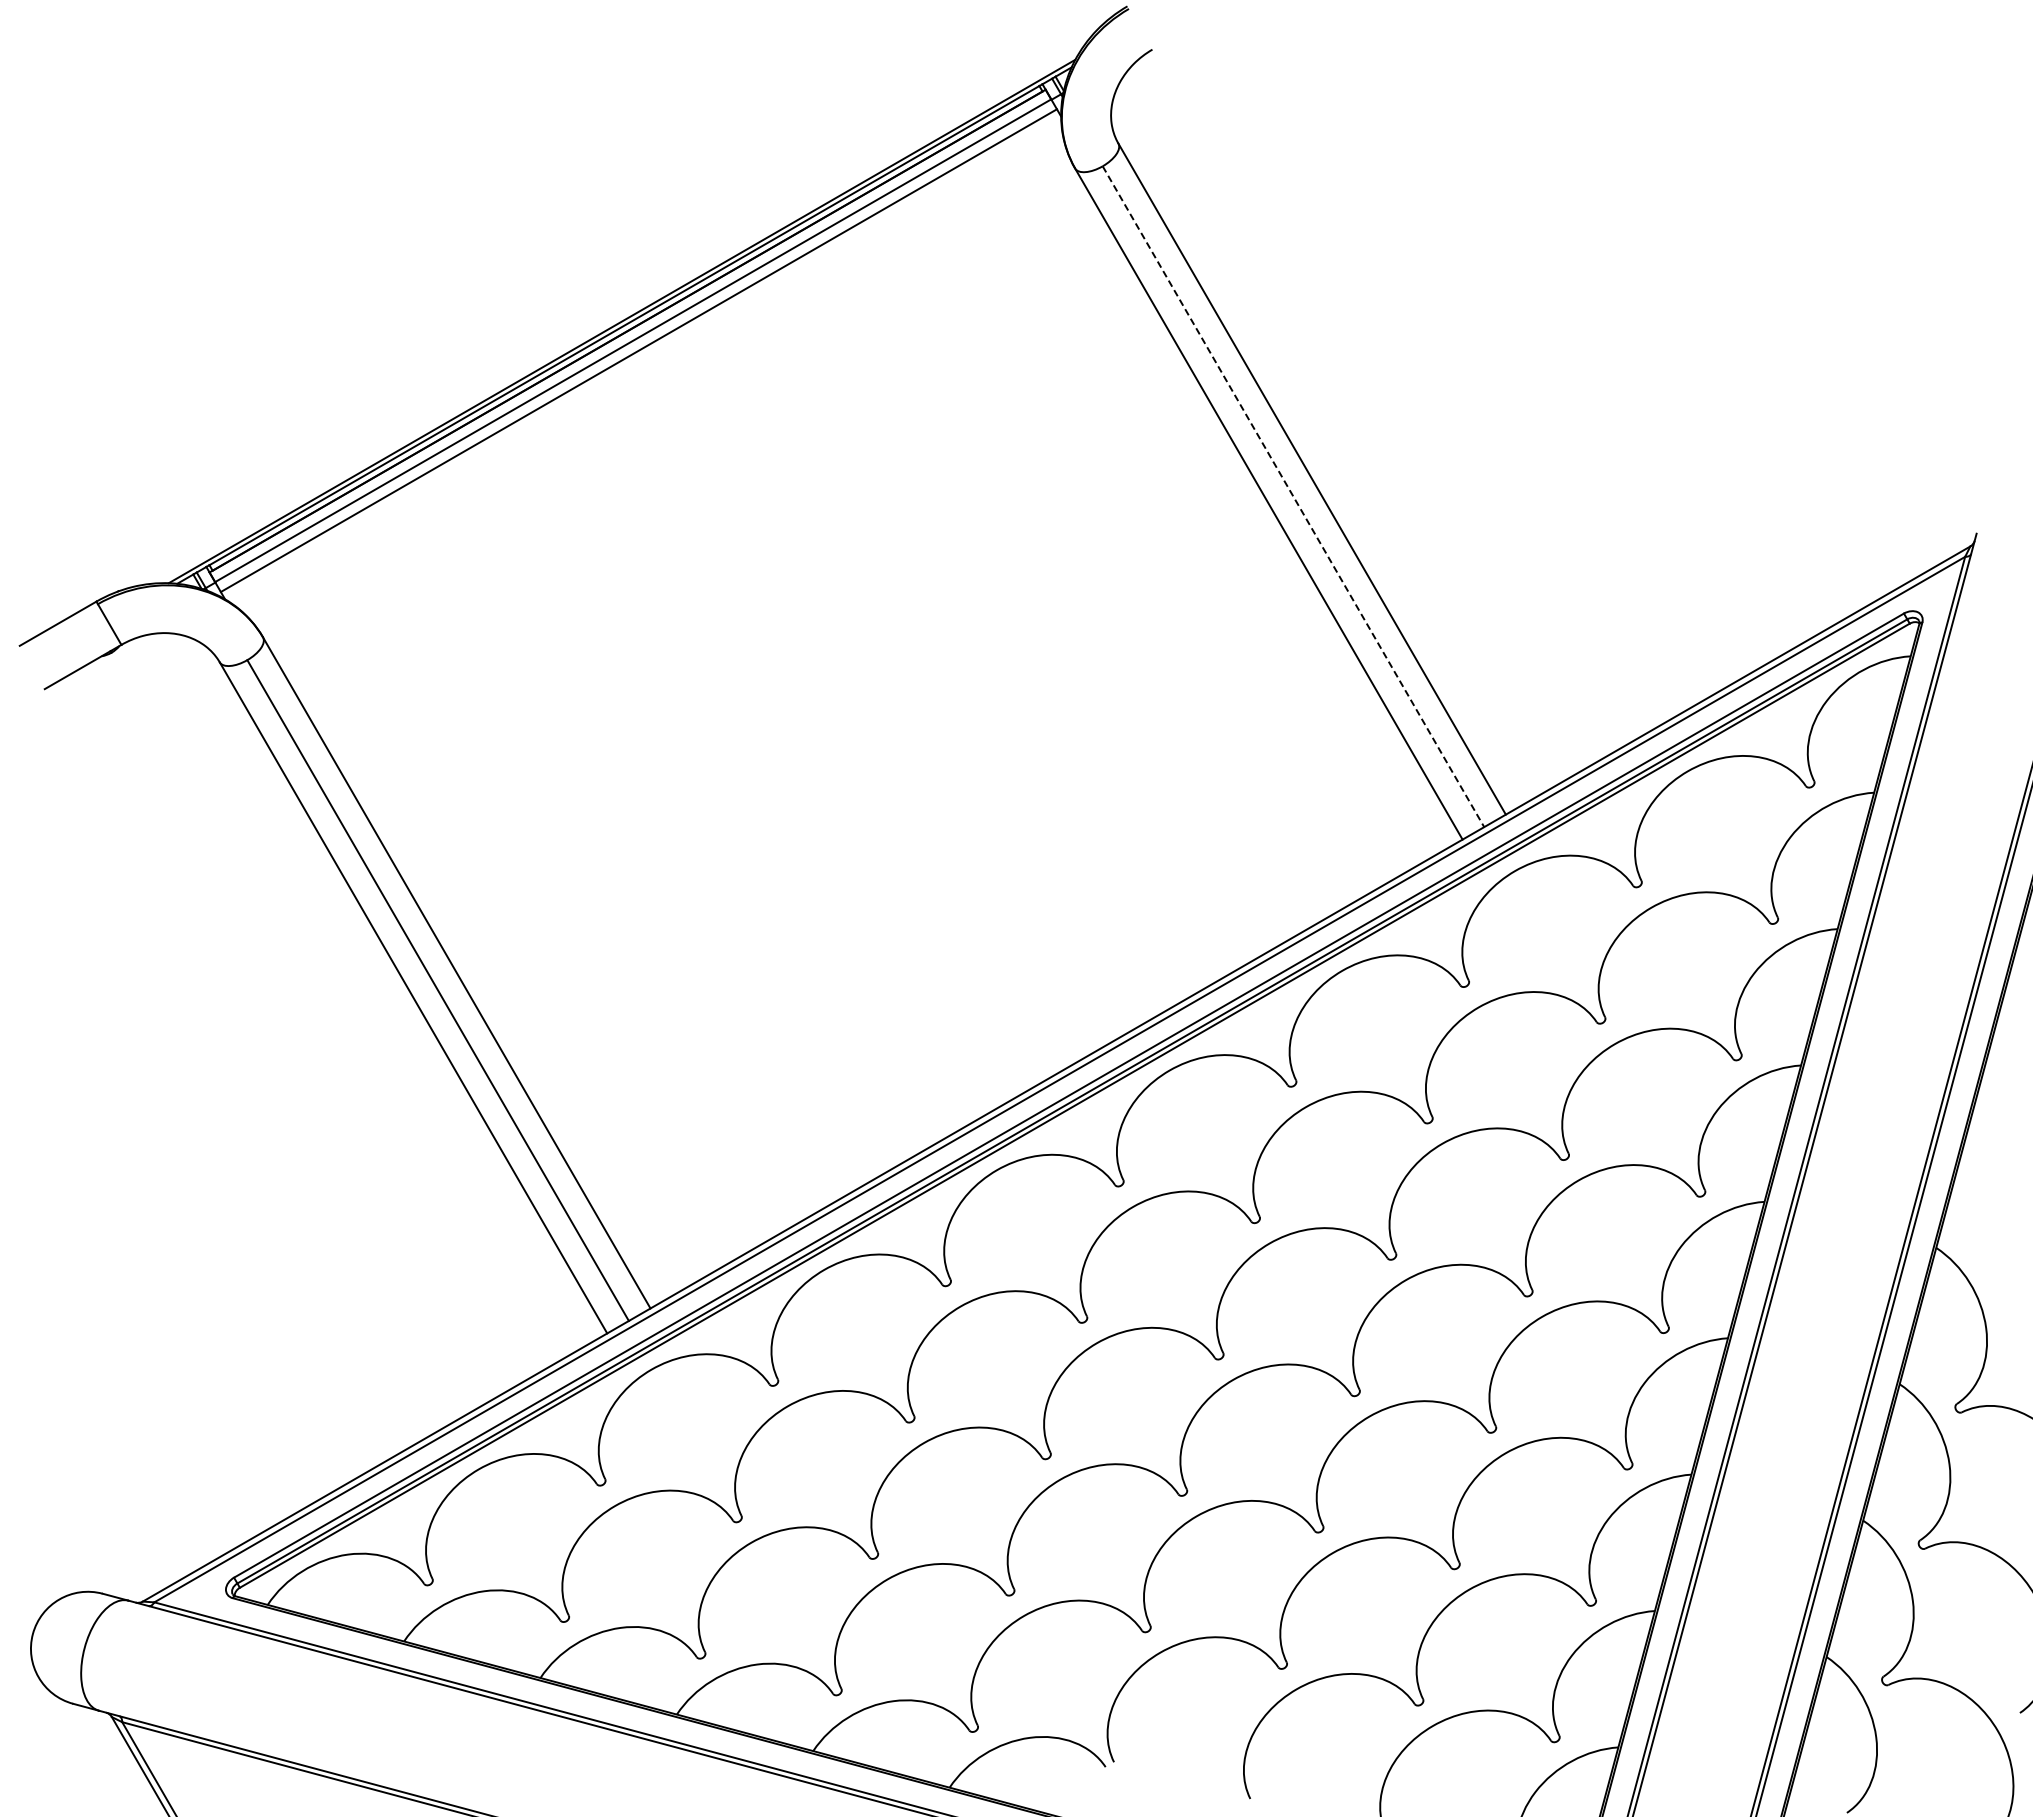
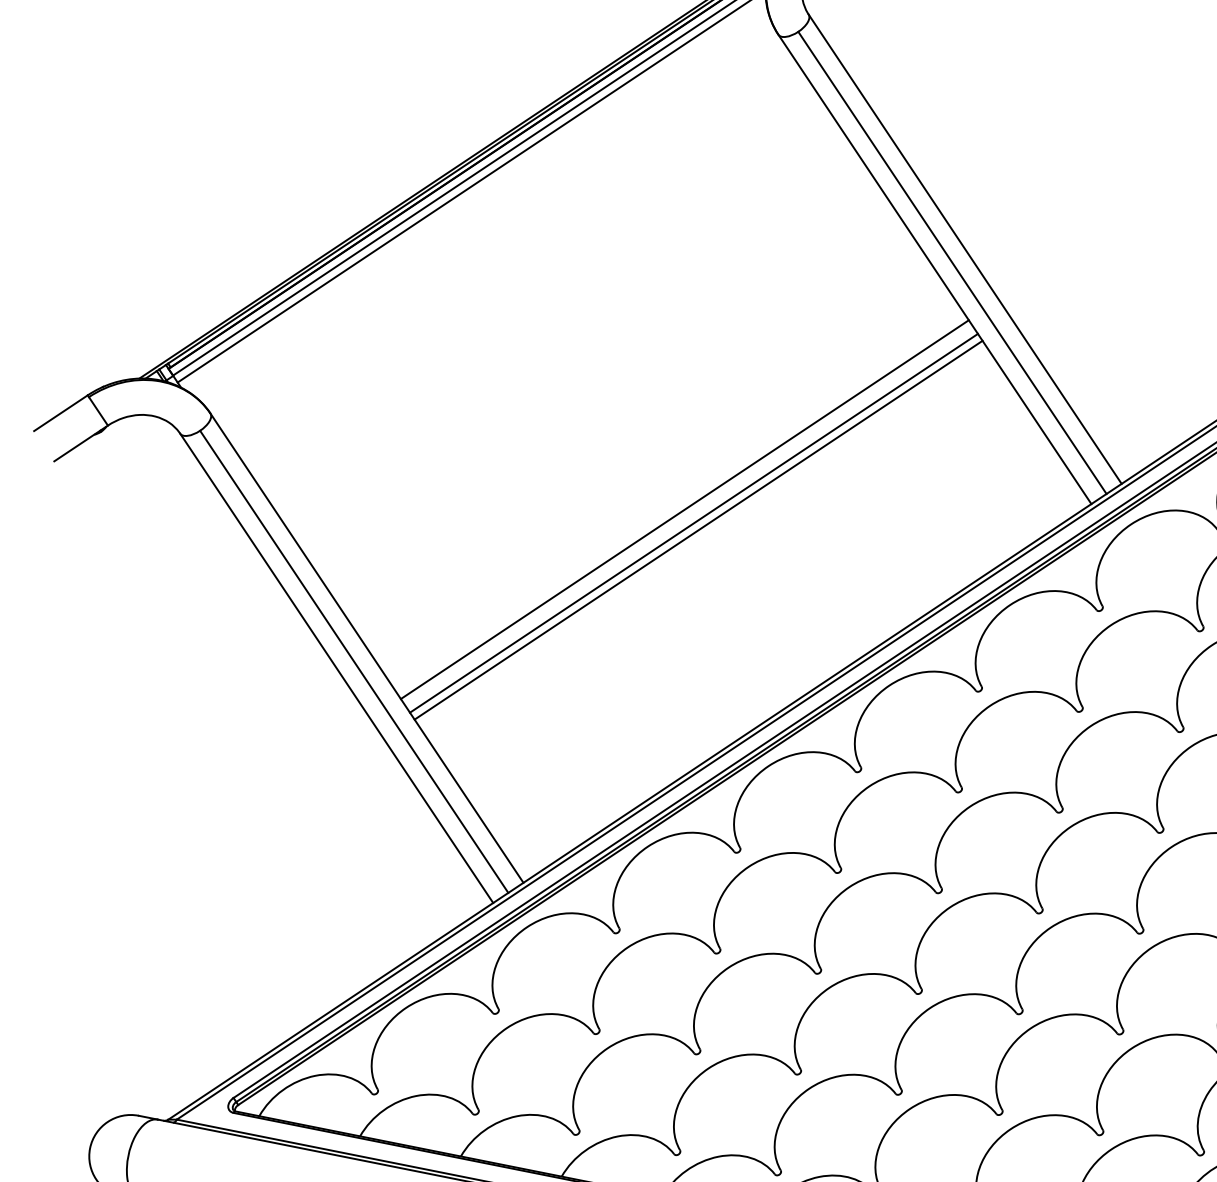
line: (1293, 496) -> (952, 262), dashed -> solid
line: (904, 810) -> (684, 509), added
line: (916, 830) -> (694, 523), added
line: (921, 840) -> (698, 530), added

